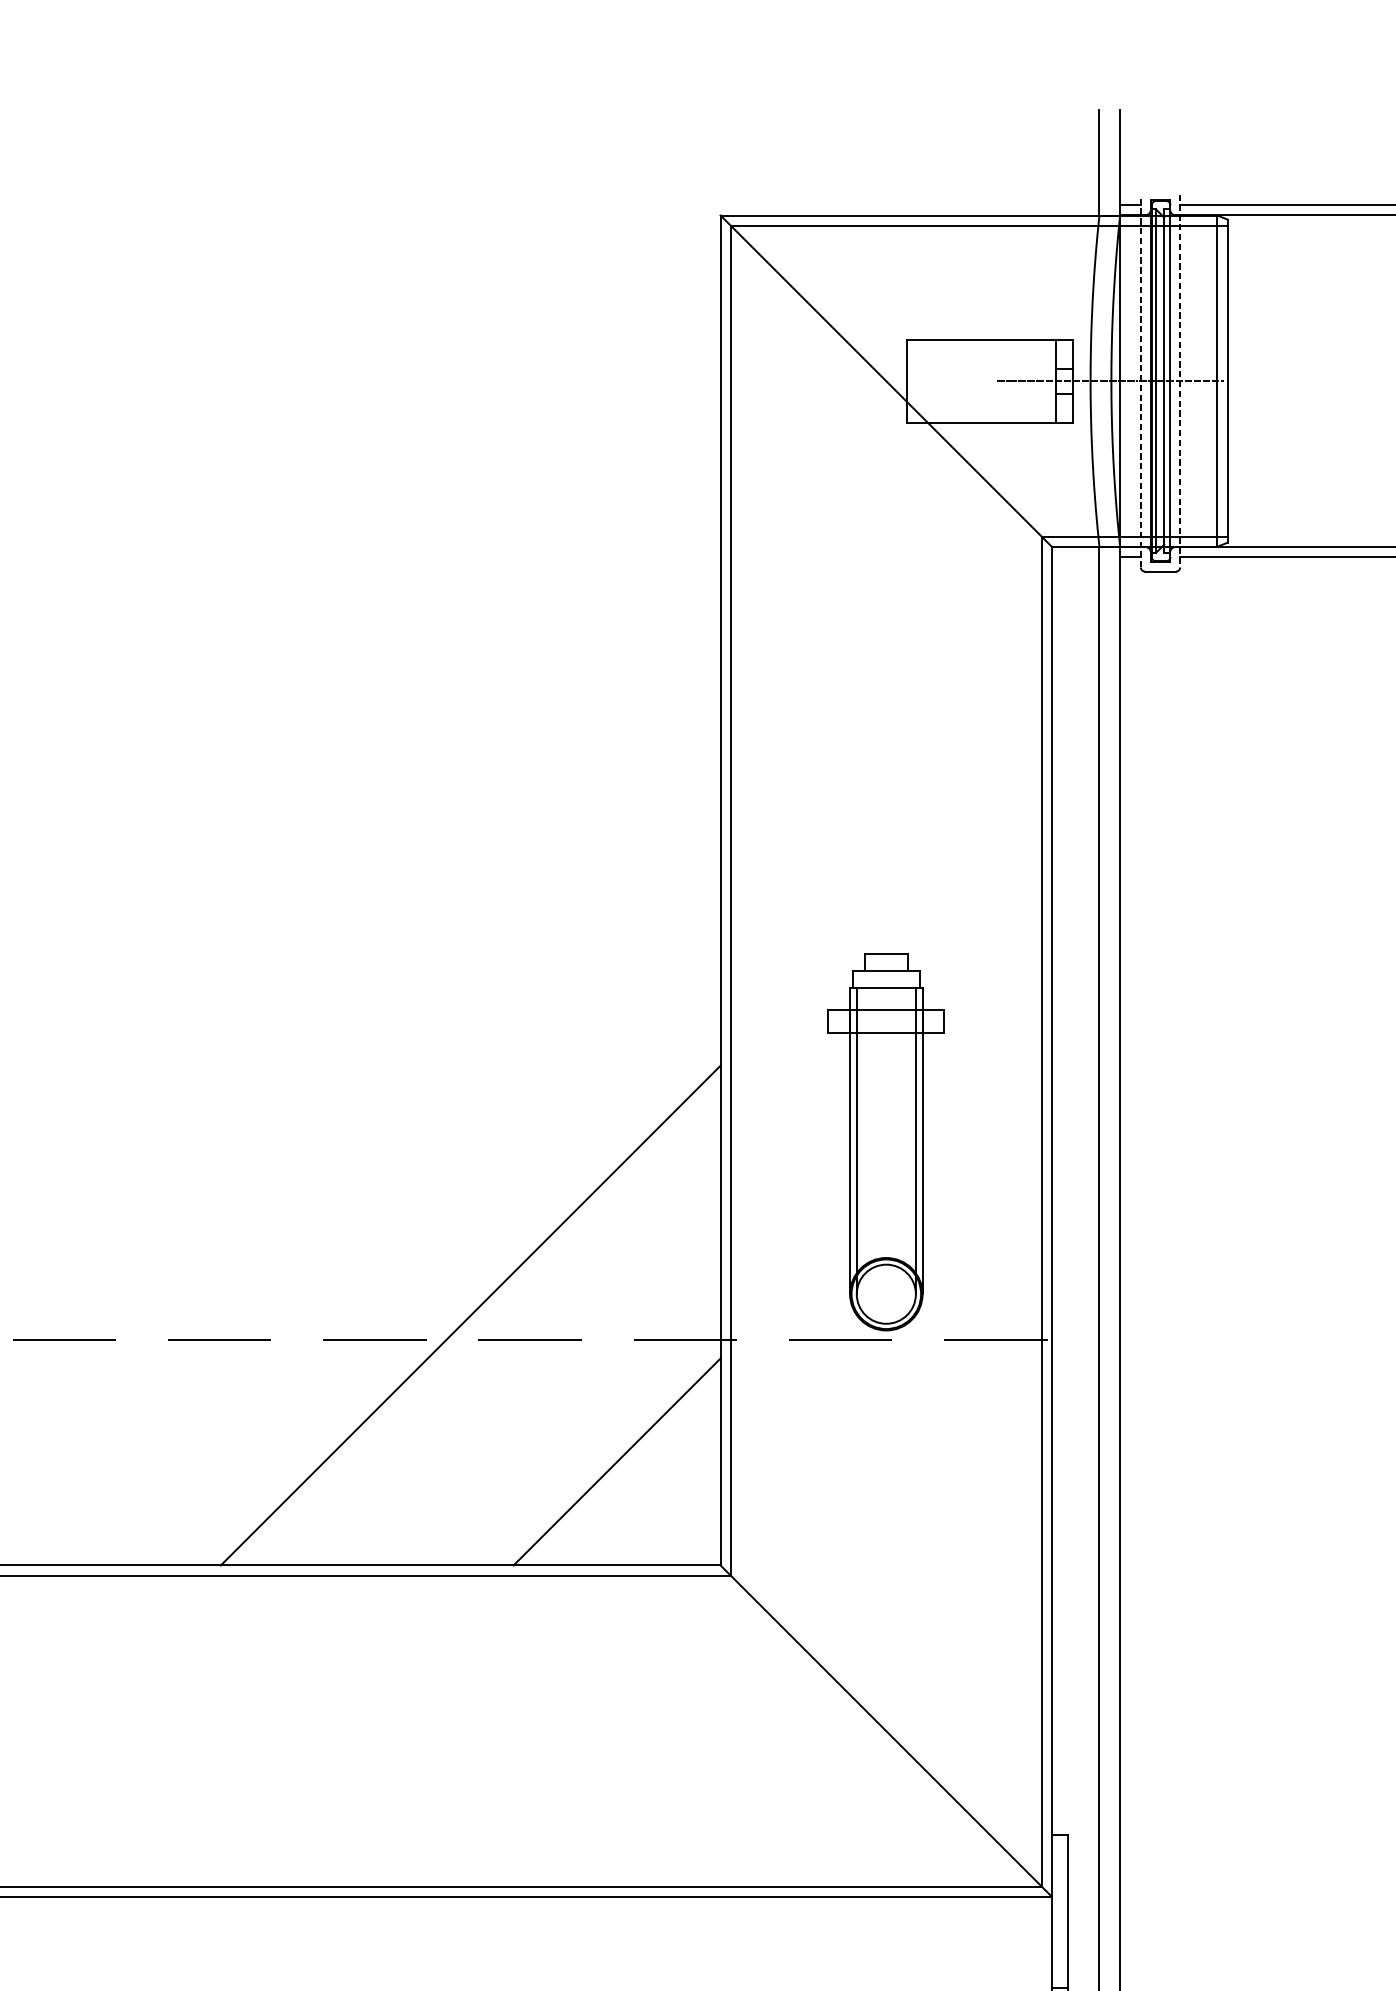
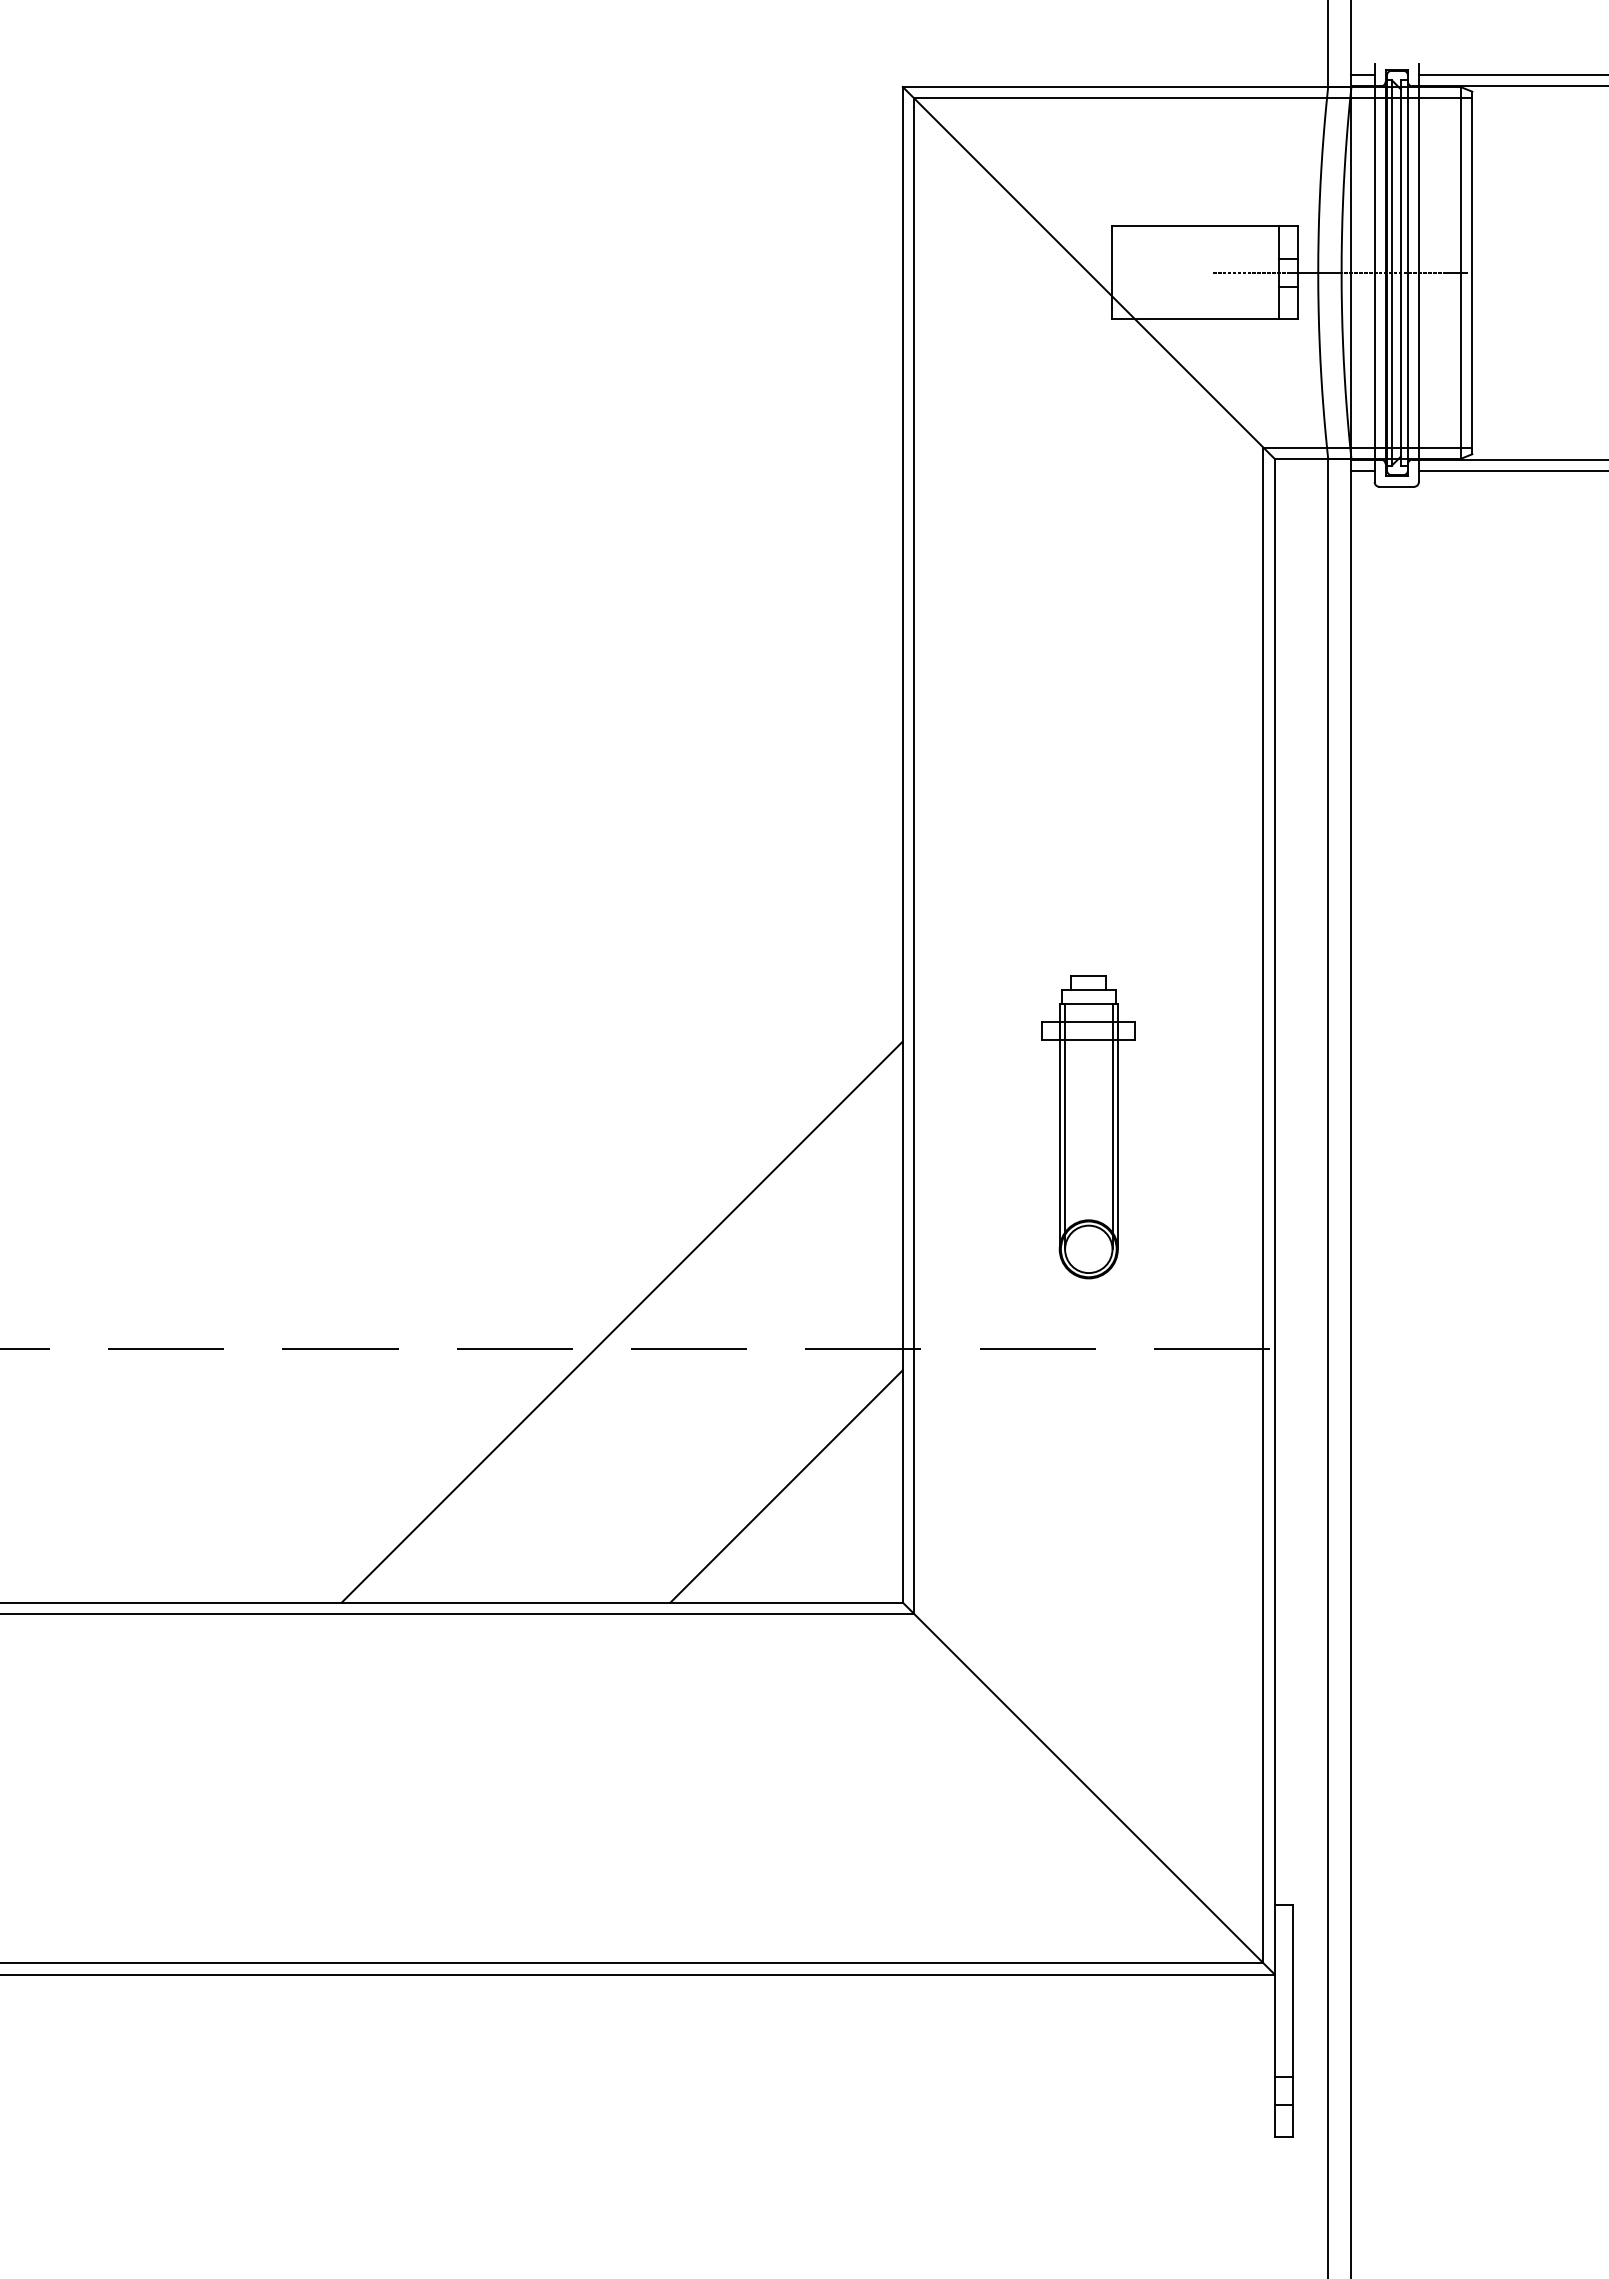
line: (1140, 380) -> (1374, 272), dashed -> solid
line: (1179, 381) -> (1418, 273), dashed -> solid
part: (885, 1142) -> (1088, 1127), size x0.71

